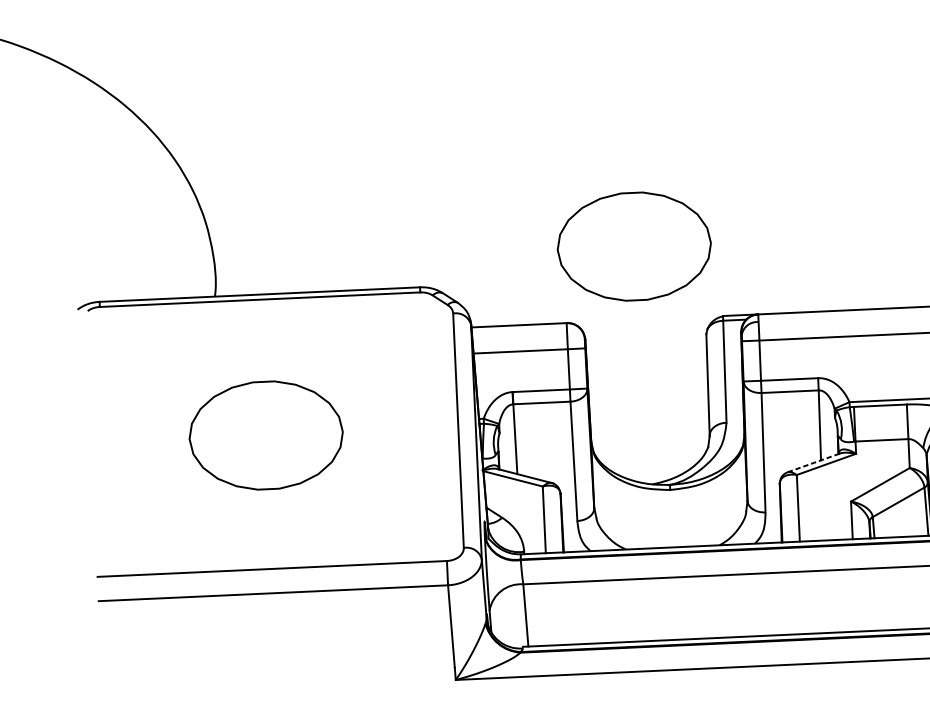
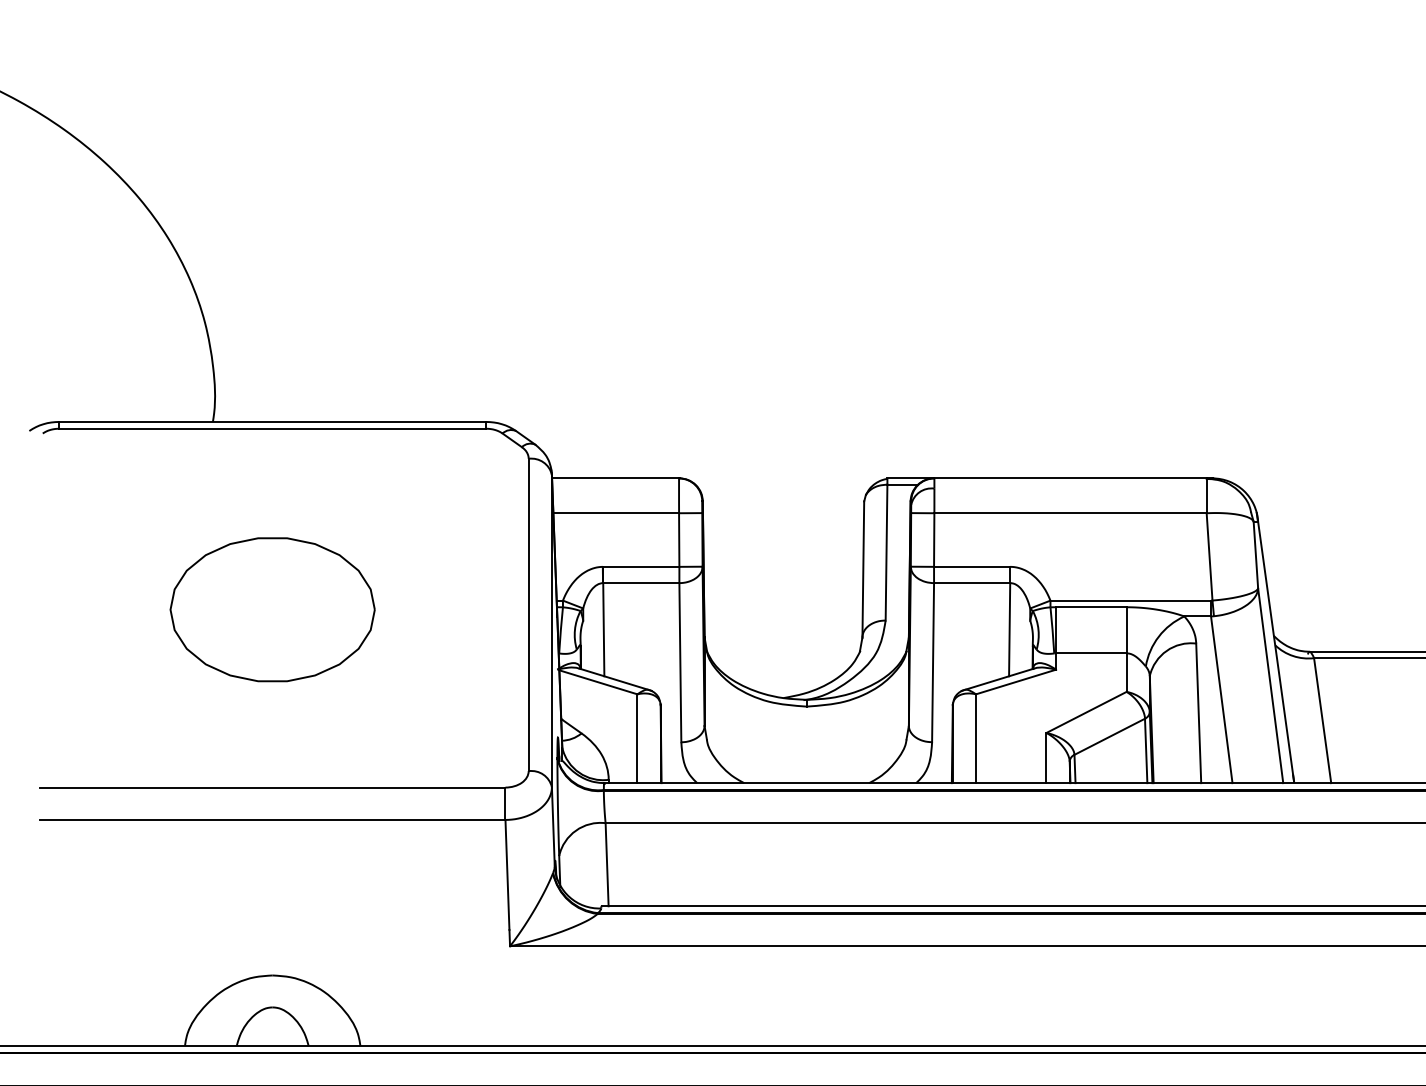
part: (634, 246) -> (773, 380), removed
line: (812, 463) -> (997, 679), dashed -> solid

